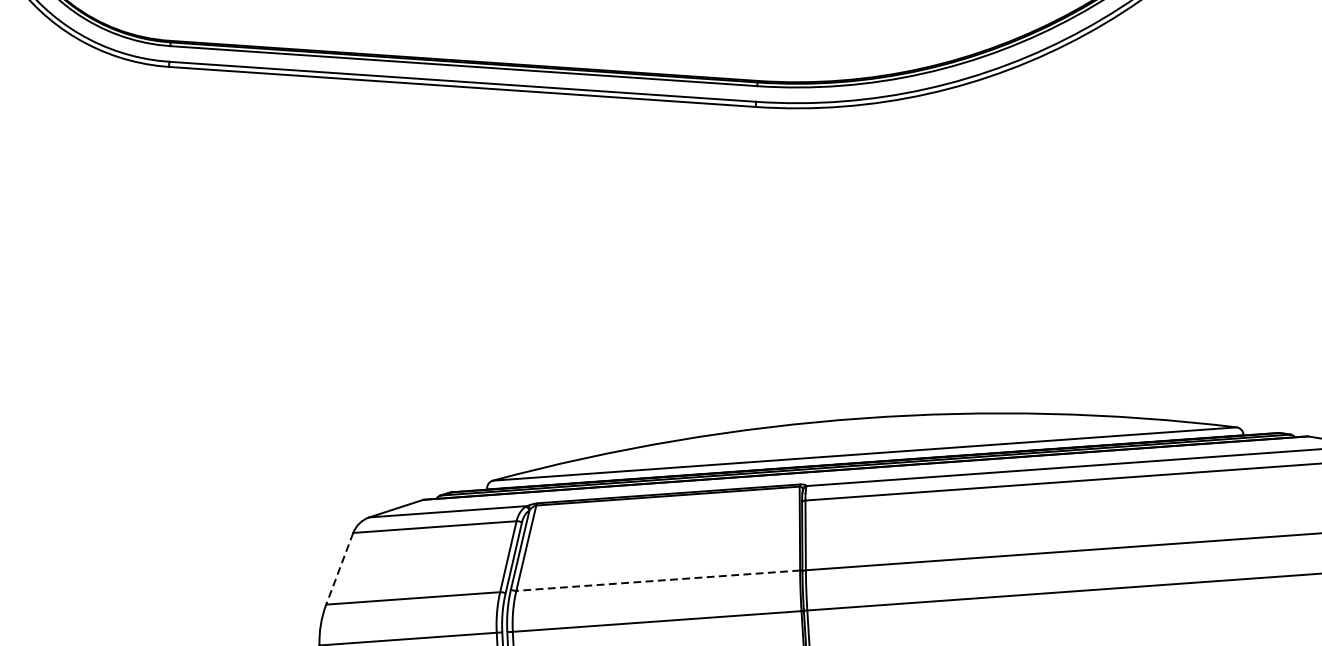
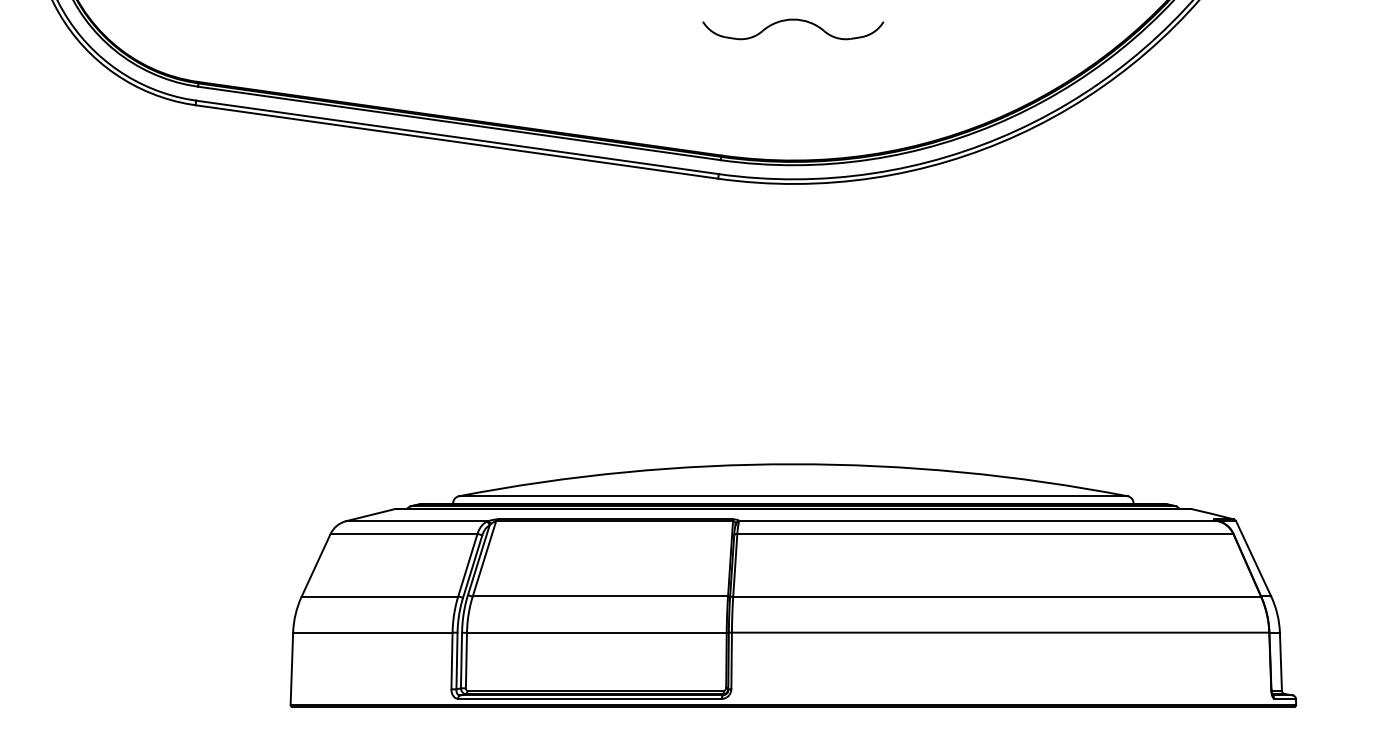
line: (339, 569) -> (315, 565), dashed -> solid
line: (658, 580) -> (600, 596), dashed -> solid

